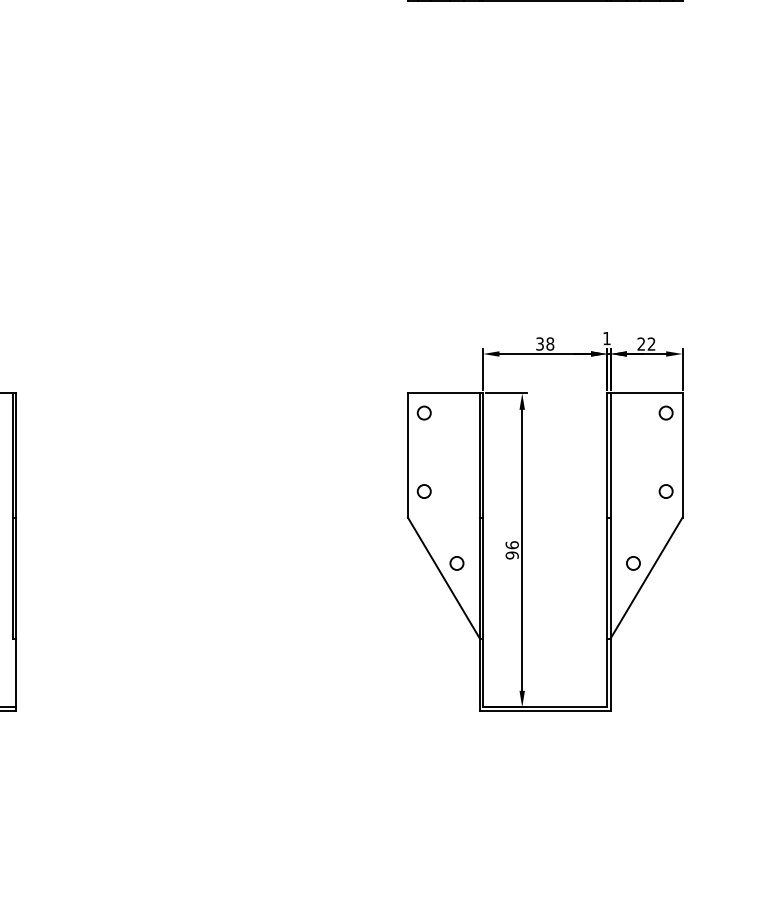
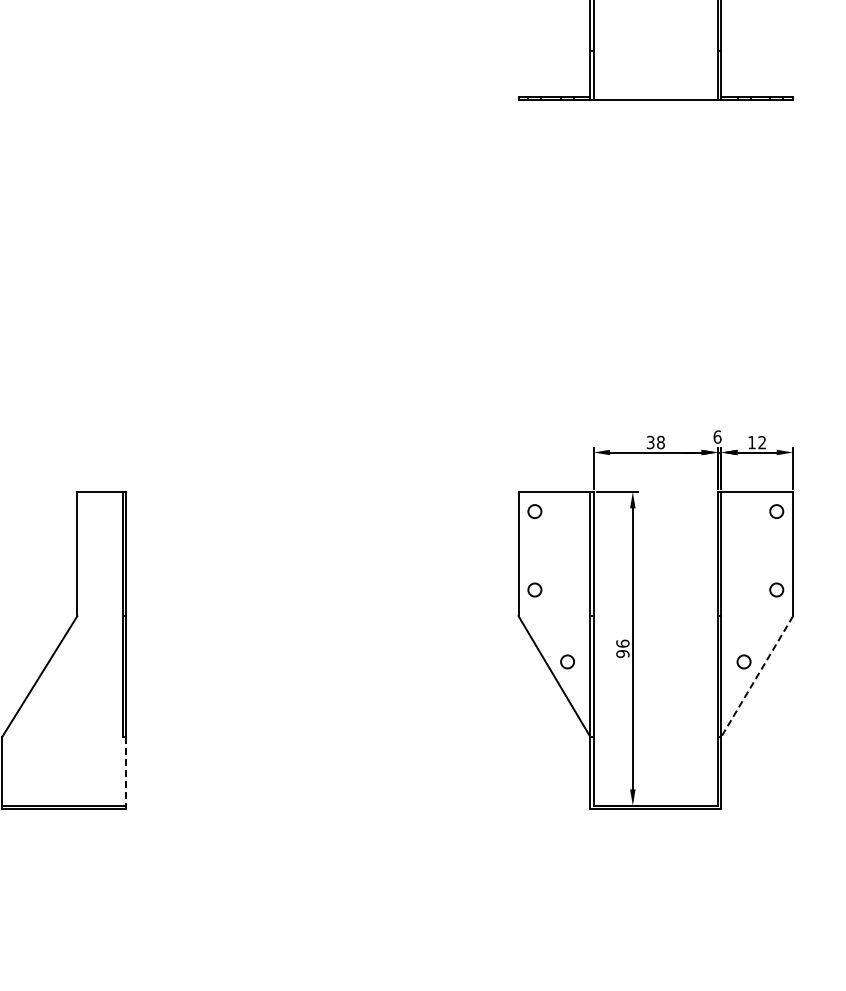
text: (606, 337) -> (717, 436), 1 -> 6
text: (640, 343) -> (751, 442), 22 -> 12
line: (645, 578) -> (756, 677), solid -> dashed
line: (15, 674) -> (126, 773), solid -> dashed

